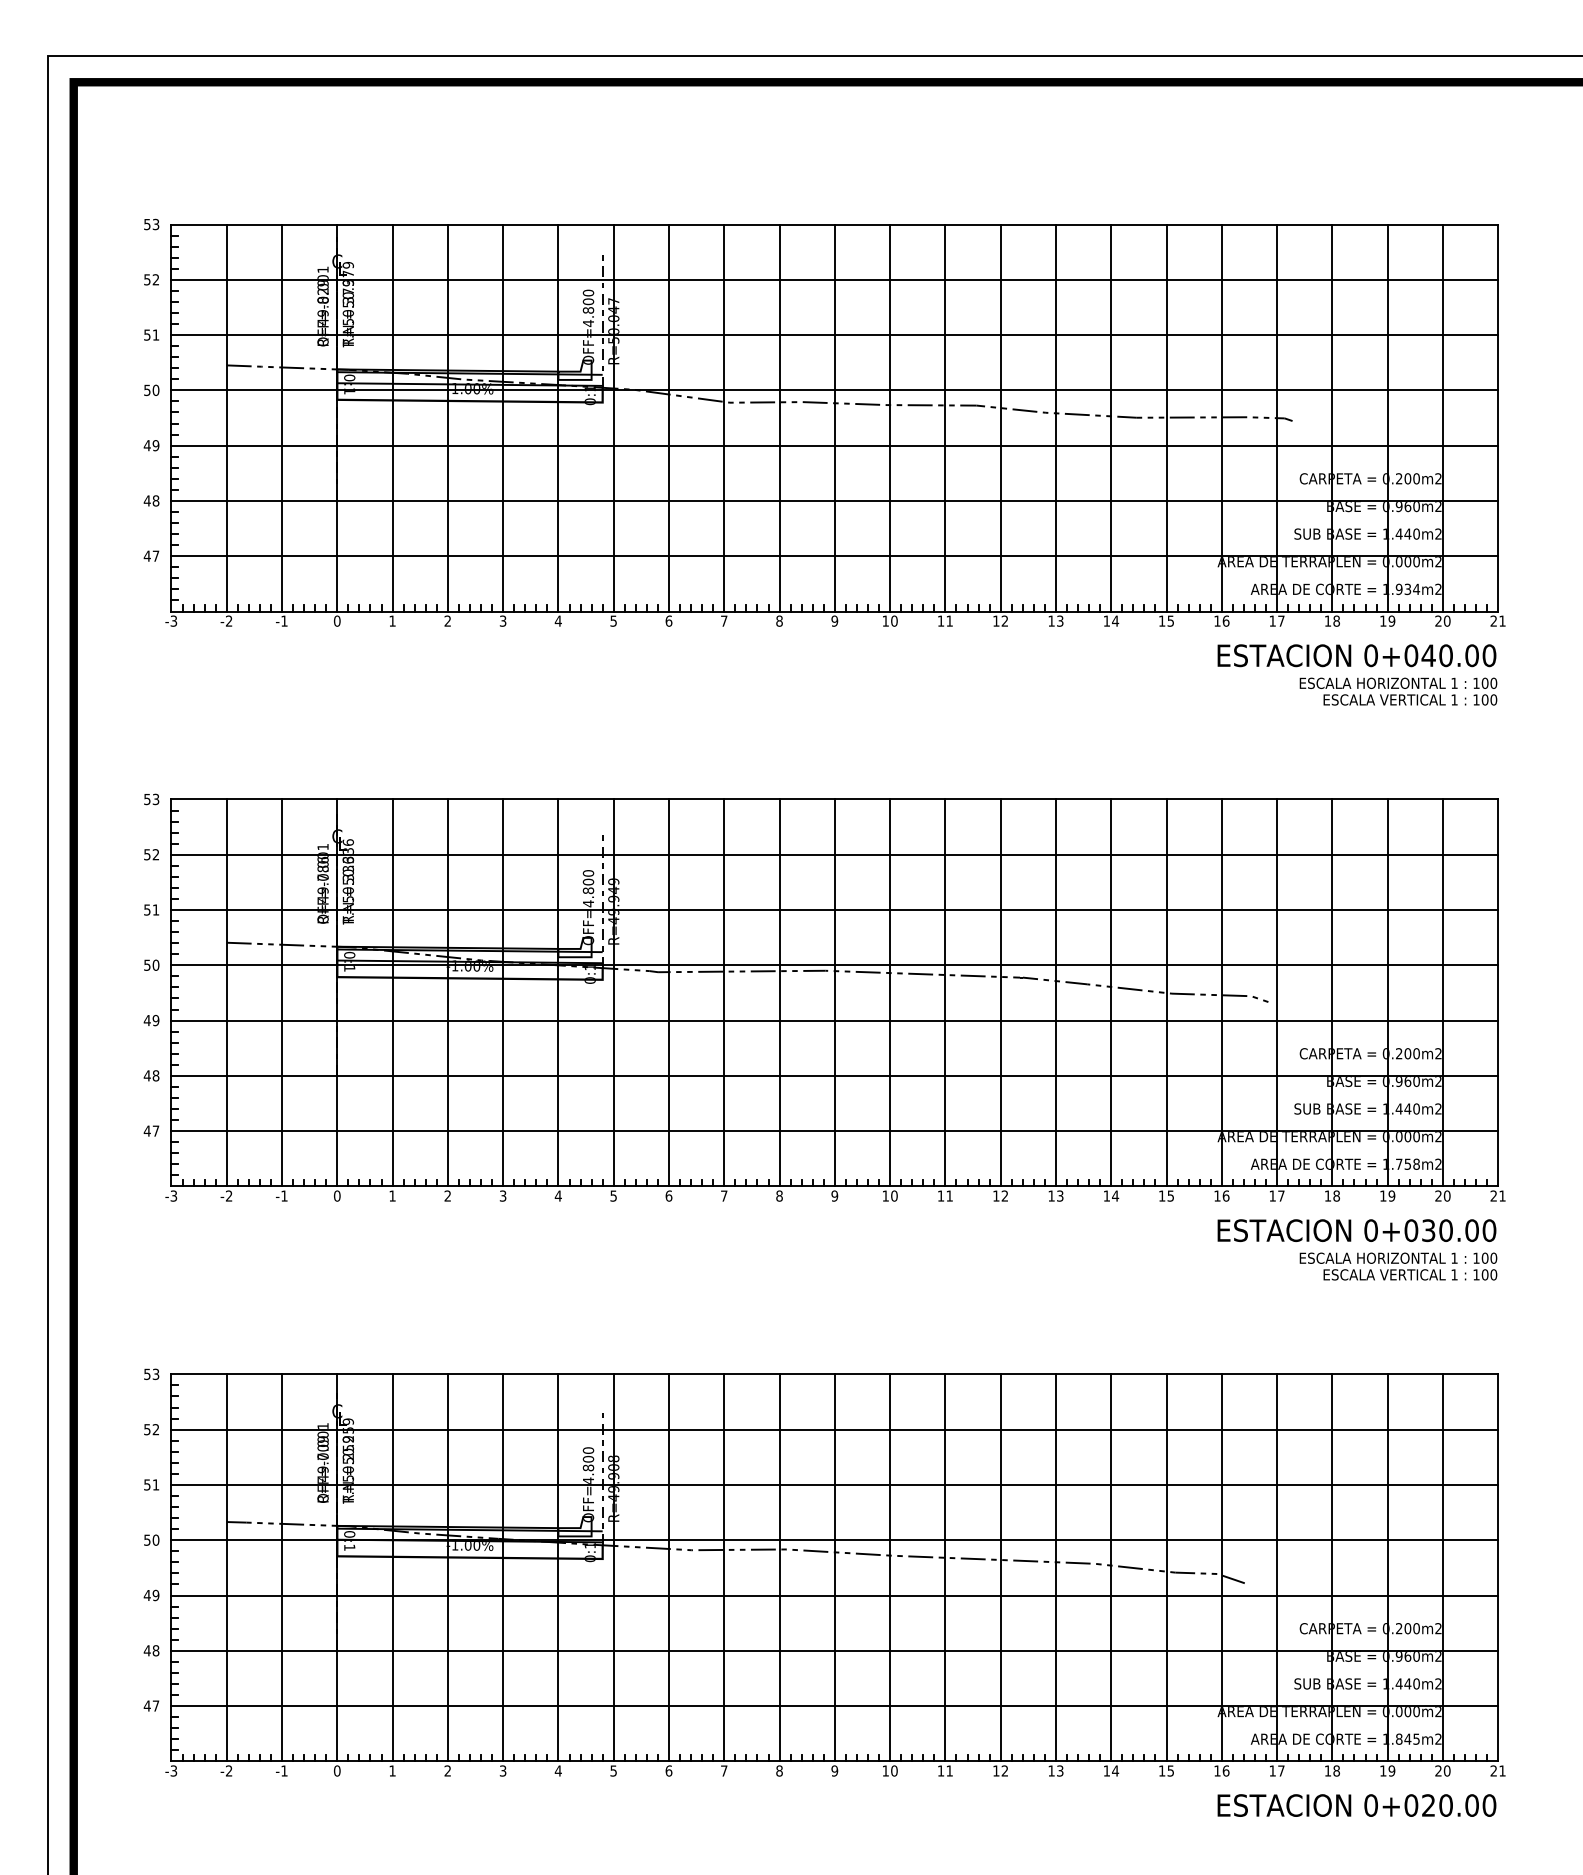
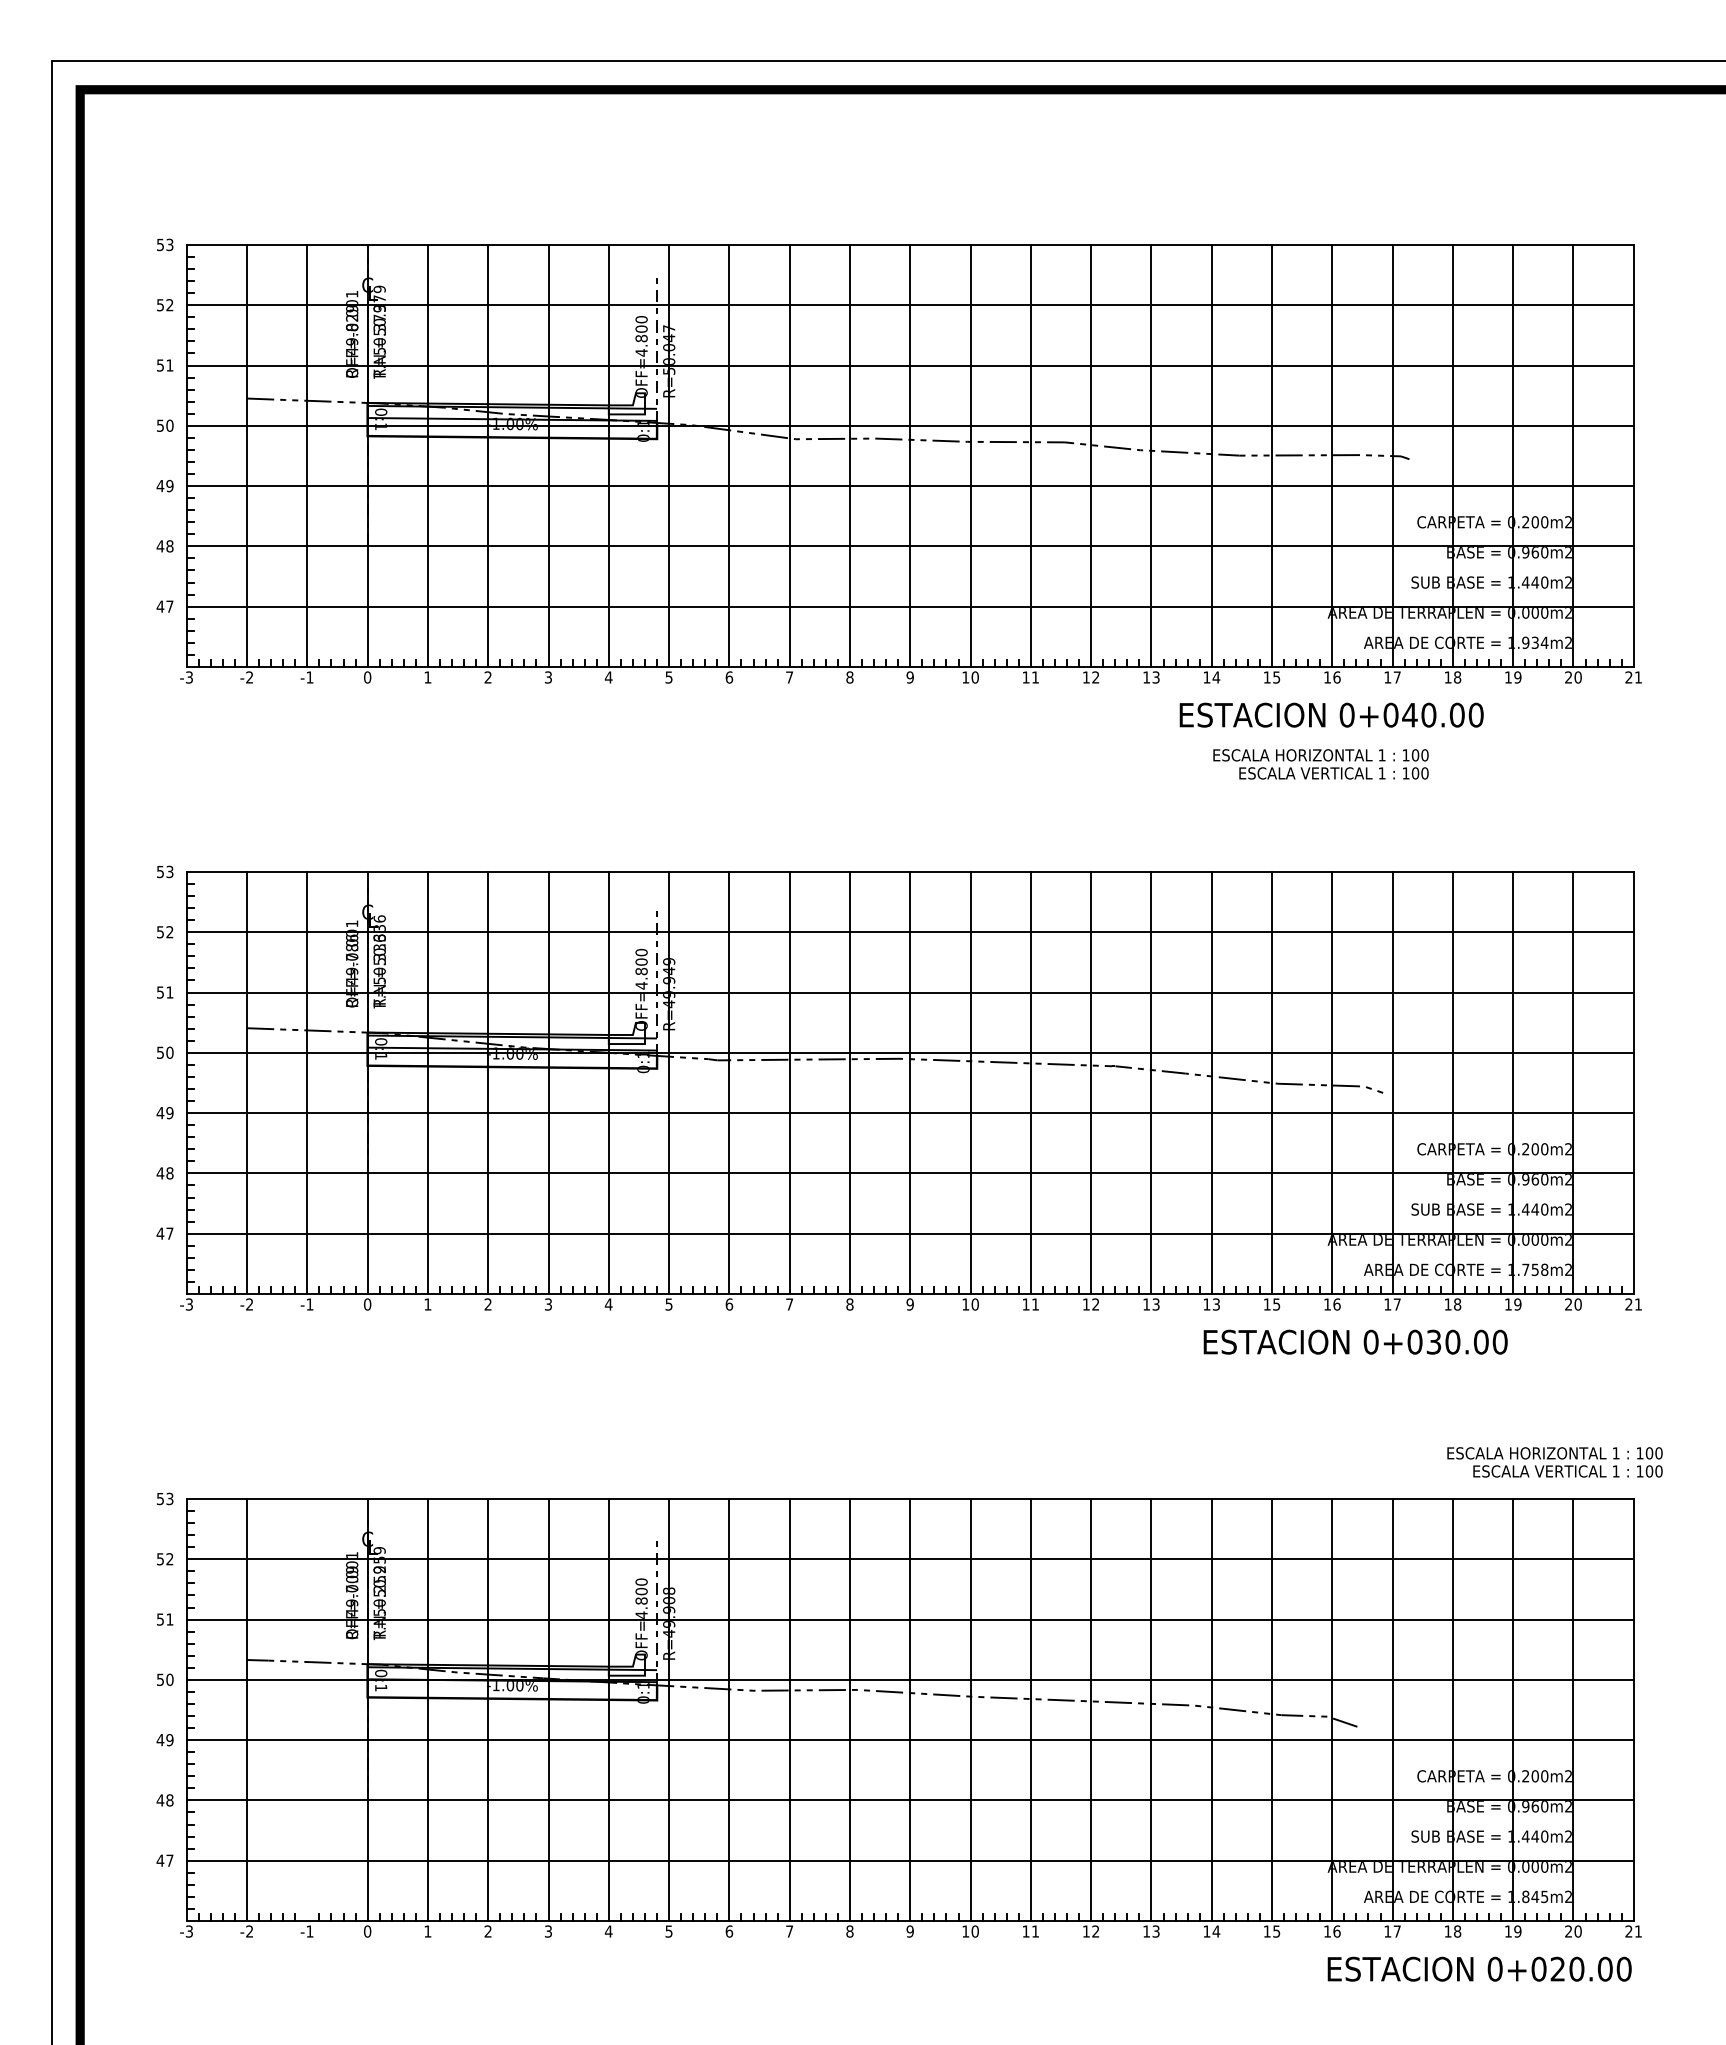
text: (1356, 655) -> (1331, 714), moved
text: (1398, 691) -> (1320, 764), moved
text: (1115, 1196) -> (1216, 1304), 14 -> 13
text: (1356, 1229) -> (1355, 1341), moved
text: (1398, 1266) -> (1554, 1462), moved
line: (282, 1567) -> (307, 1709), removed

